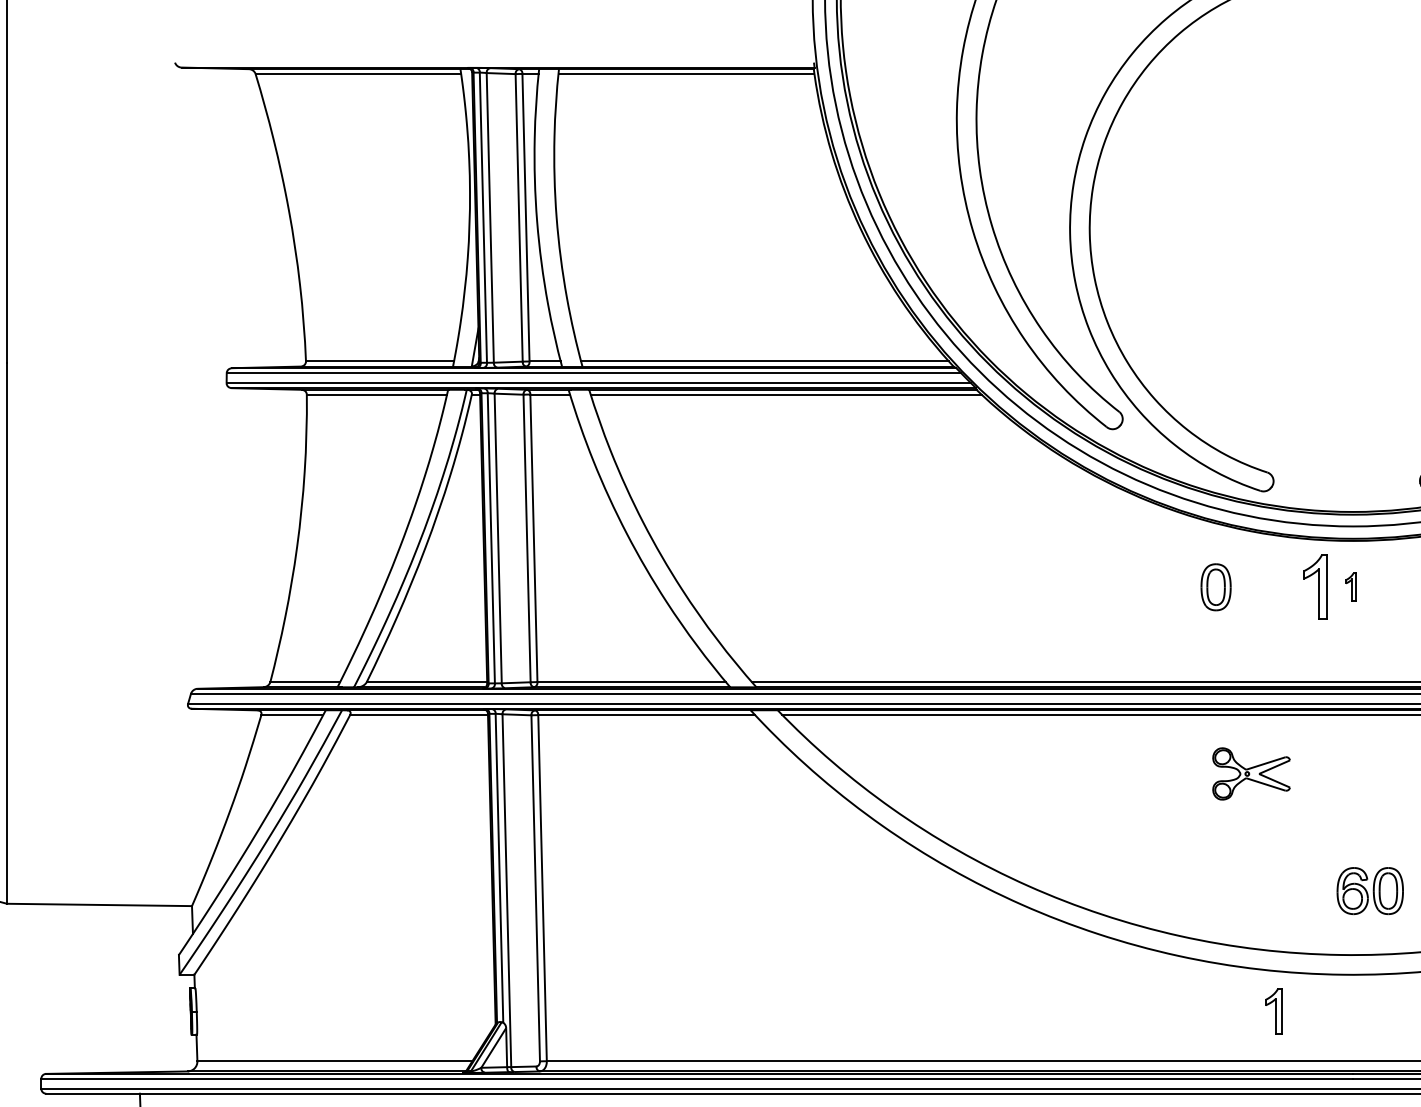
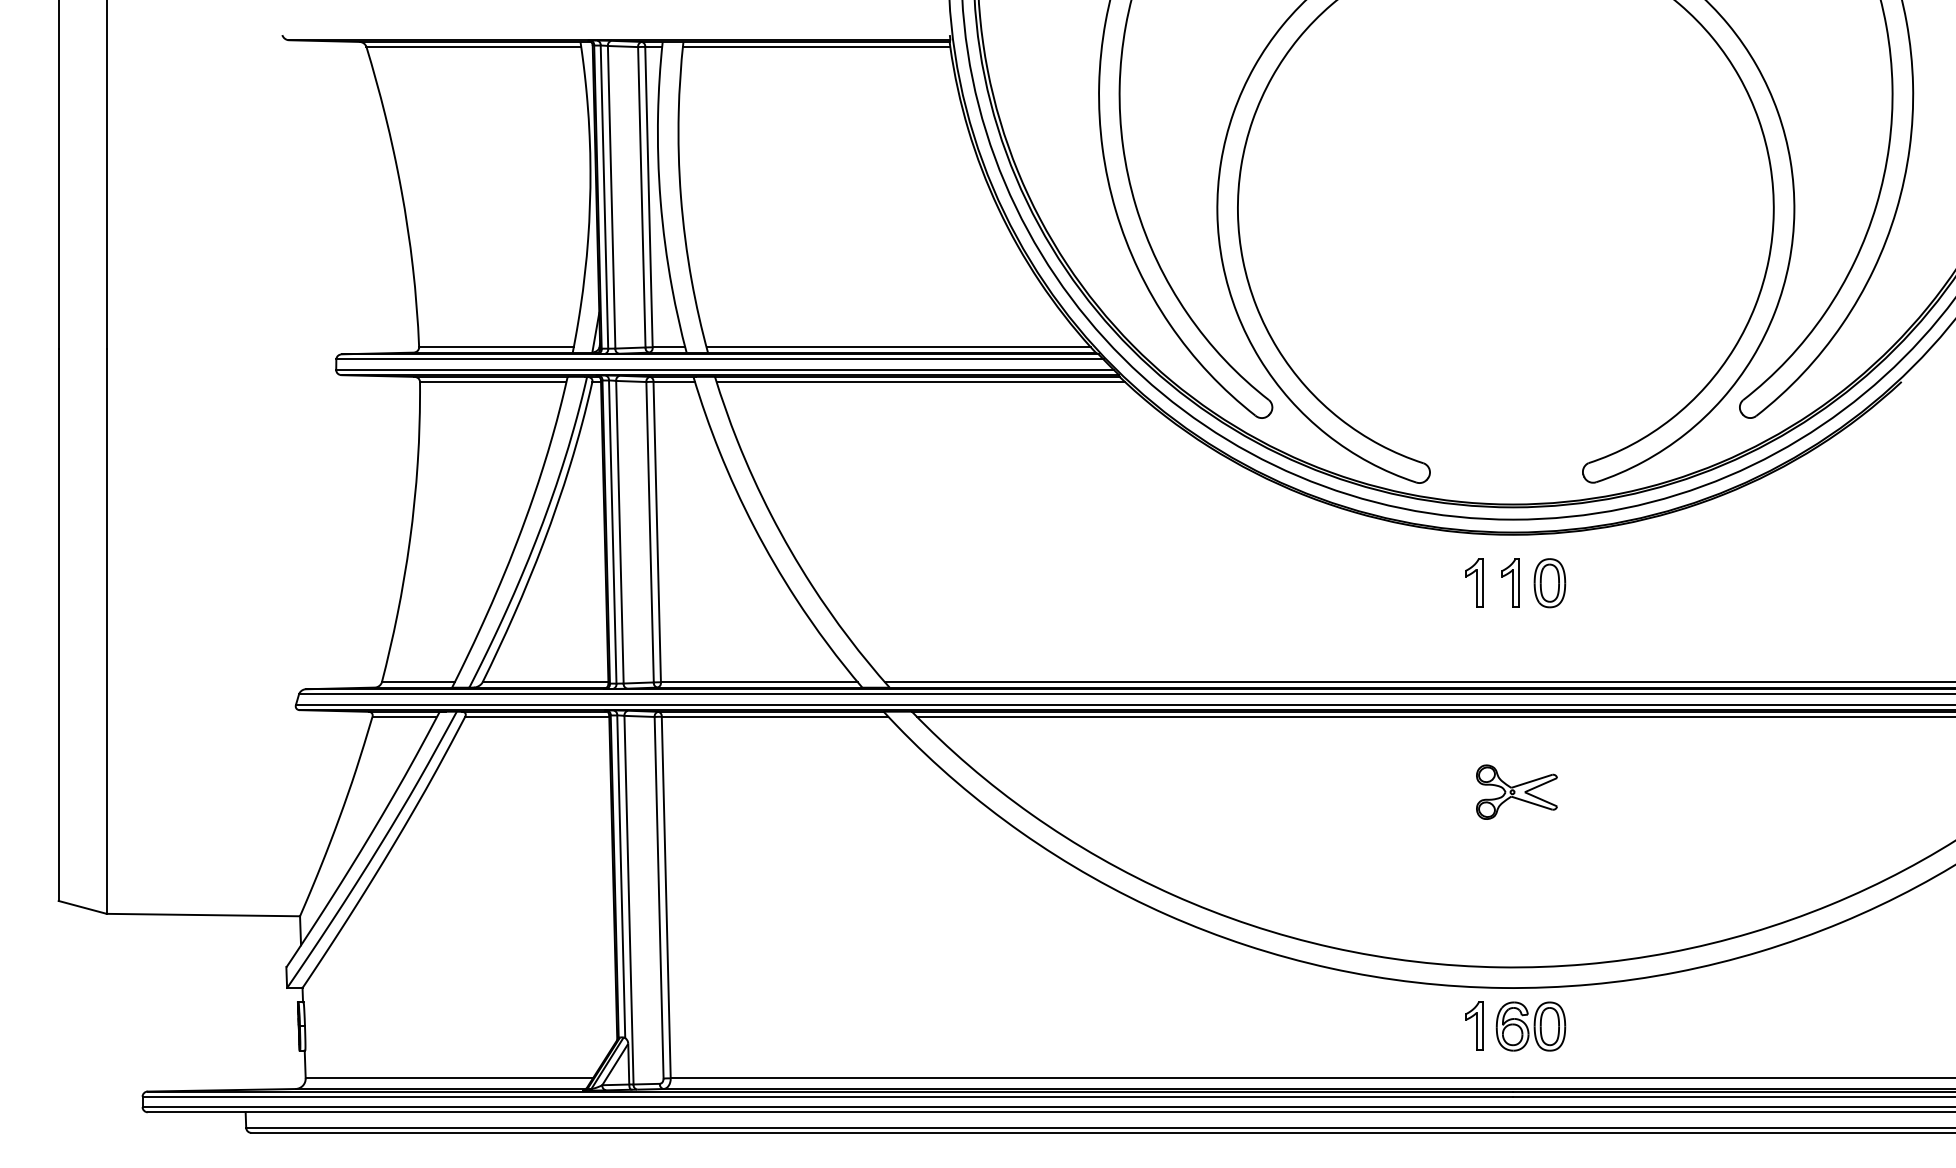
part: (1316, 586) -> (1474, 582), size x0.71
part: (1350, 586) -> (1510, 582), size x1.67
part: (1215, 587) -> (1549, 583), moved
part: (1251, 773) -> (1516, 791), moved
part: (1369, 890) -> (1530, 1026), moved
part: (1274, 1010) -> (1474, 1025), moved

